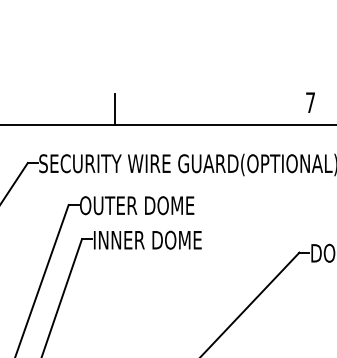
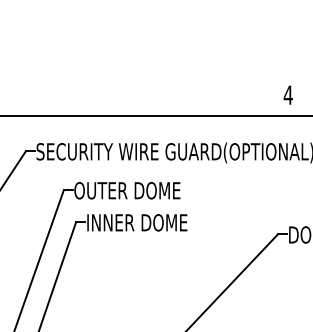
text: (310, 102) -> (288, 95), 7 -> 4
line: (115, 108) -> (107, 100), removed

